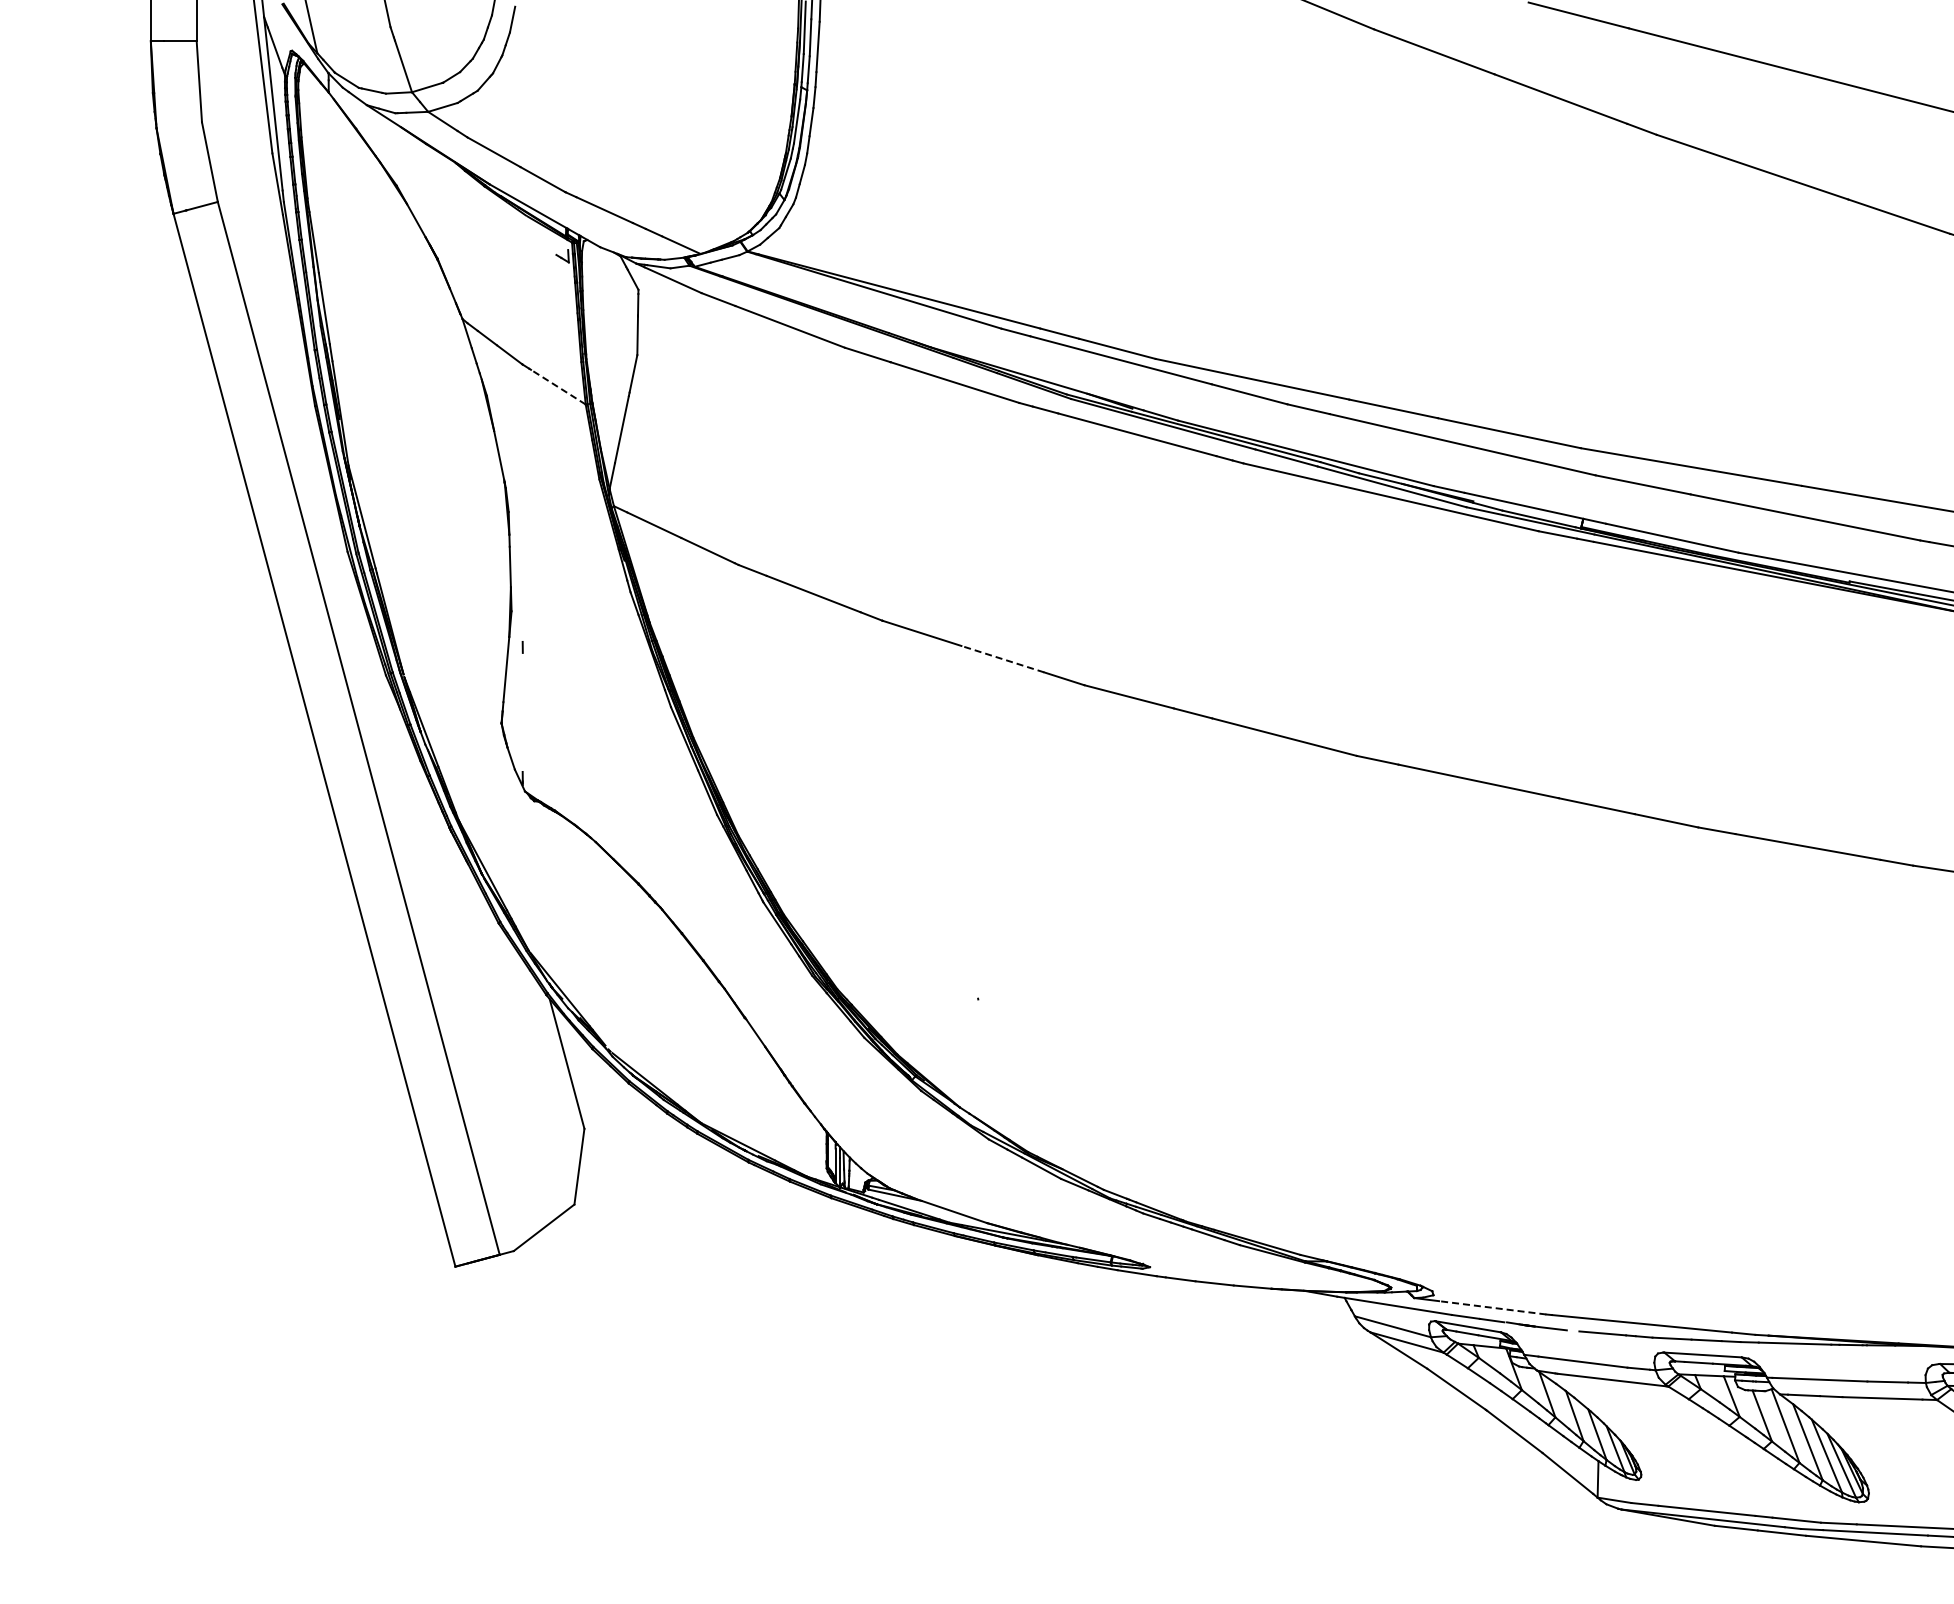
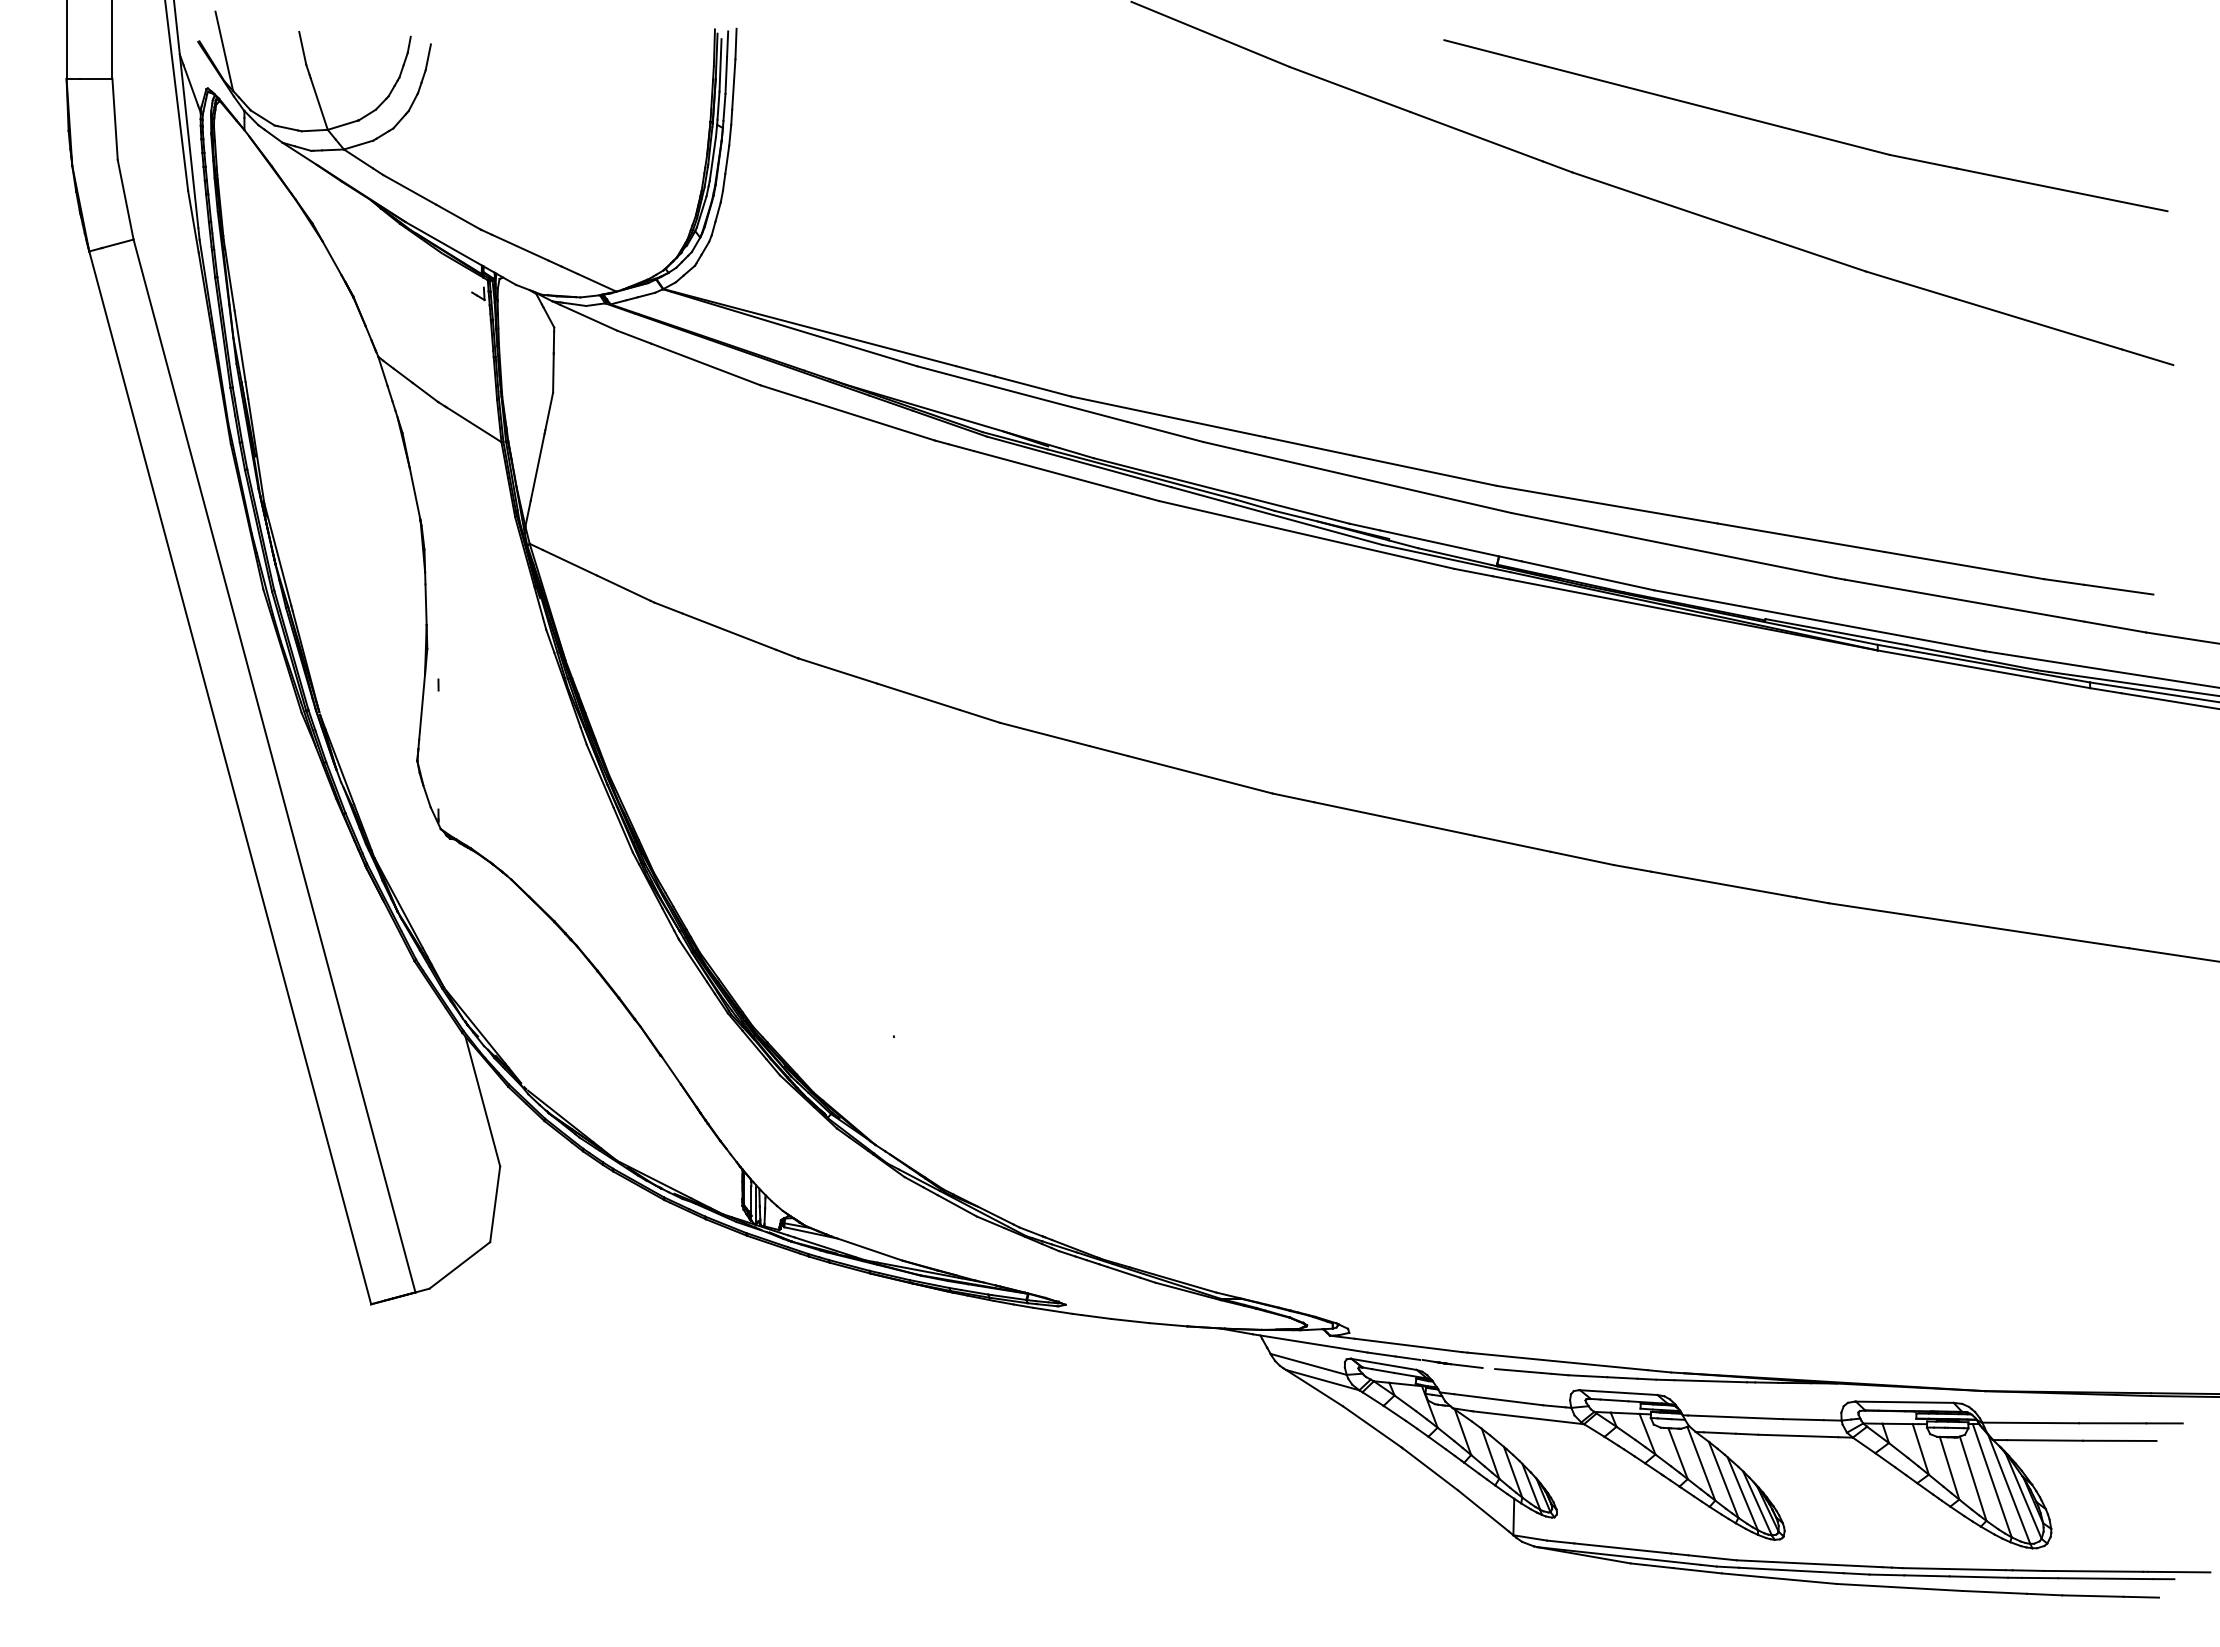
line: (557, 386) -> (473, 424), dashed -> solid
line: (1002, 658) -> (918, 696), dashed -> solid
line: (1491, 1307) -> (1407, 1345), dashed -> solid

